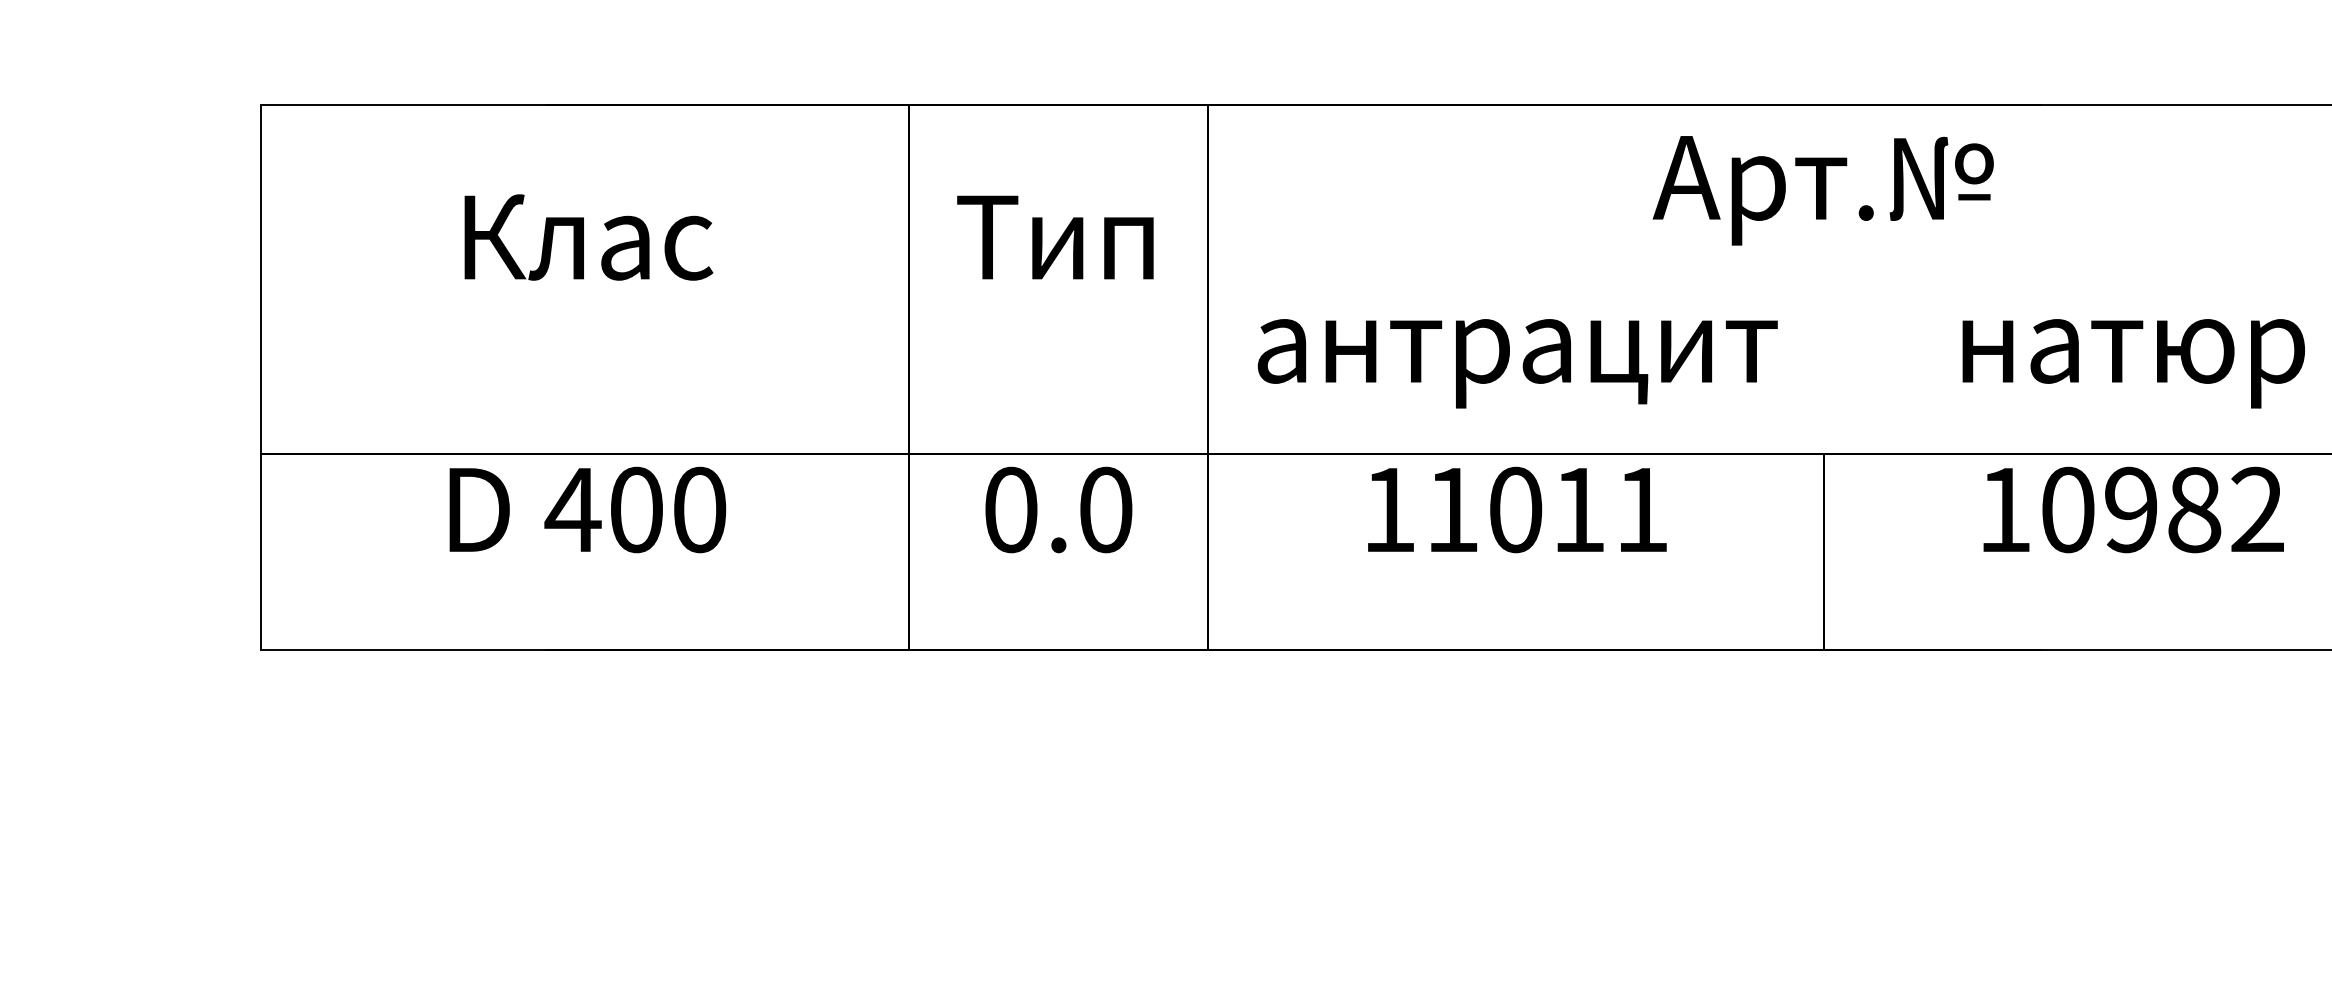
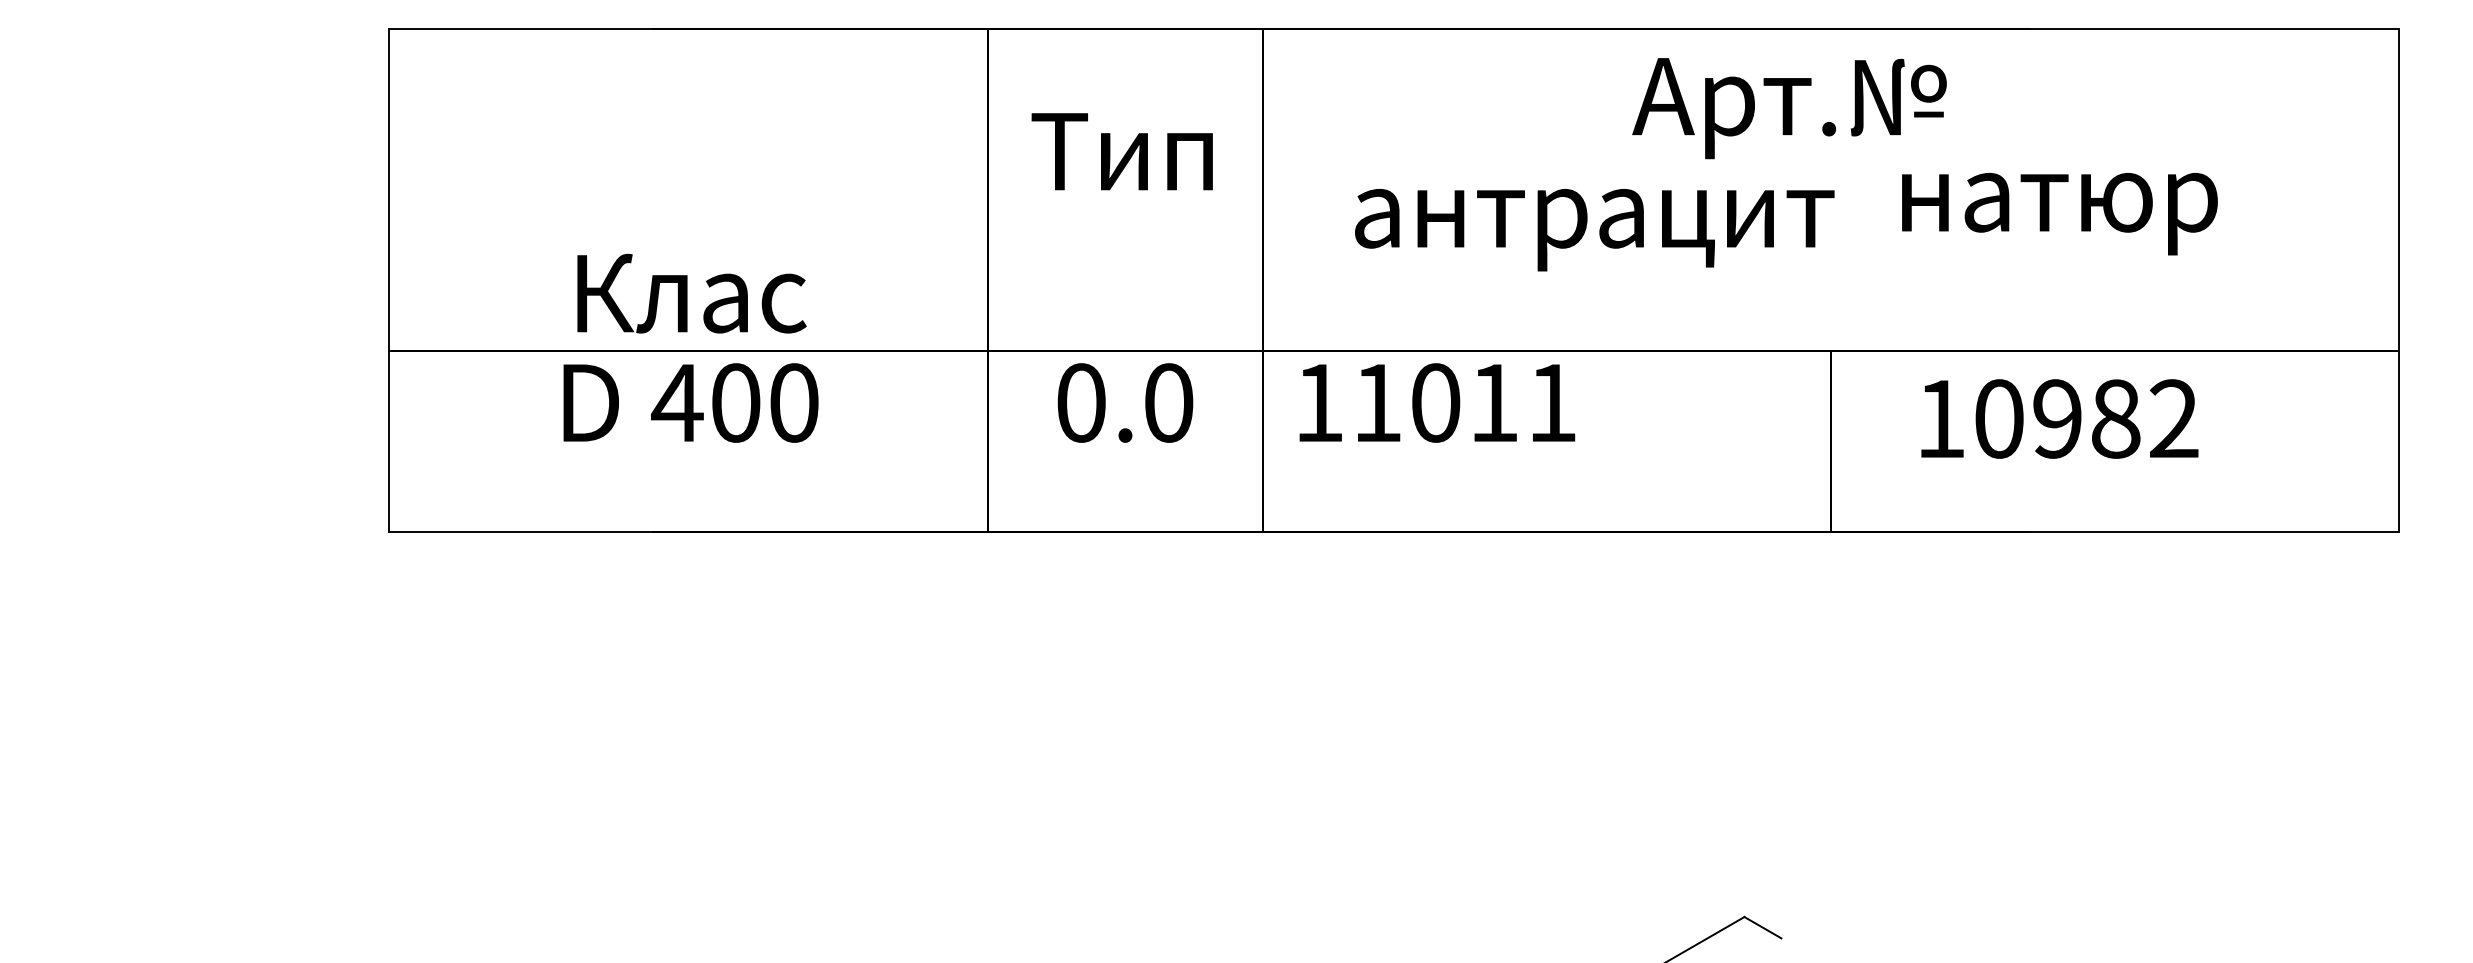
text: (1823, 190) -> (1789, 108), moved
text: (588, 237) -> (691, 293), moved
text: (1517, 364) -> (1594, 230), moved
text: (2133, 364) -> (2059, 214), moved
text: (1517, 509) -> (1437, 402), moved
text: (2133, 509) -> (2059, 418), moved

